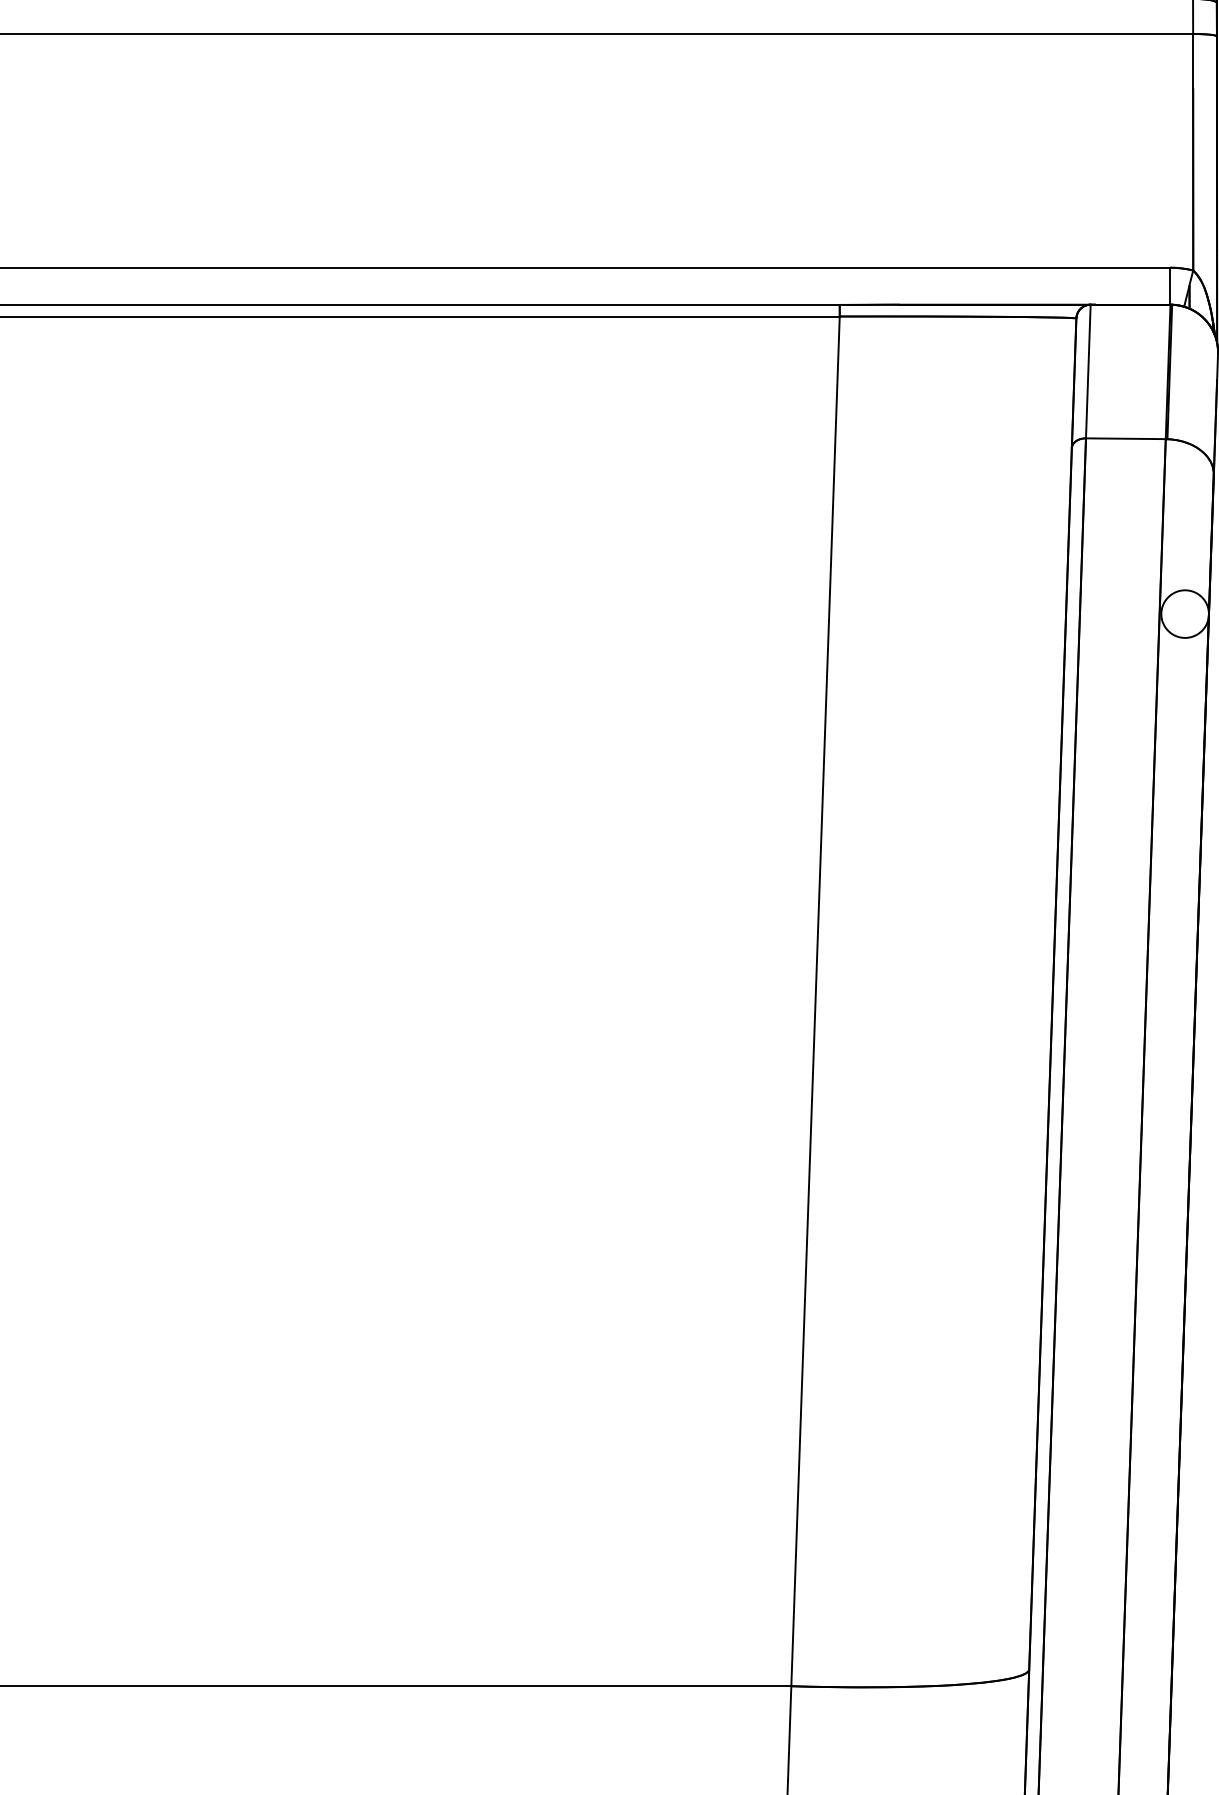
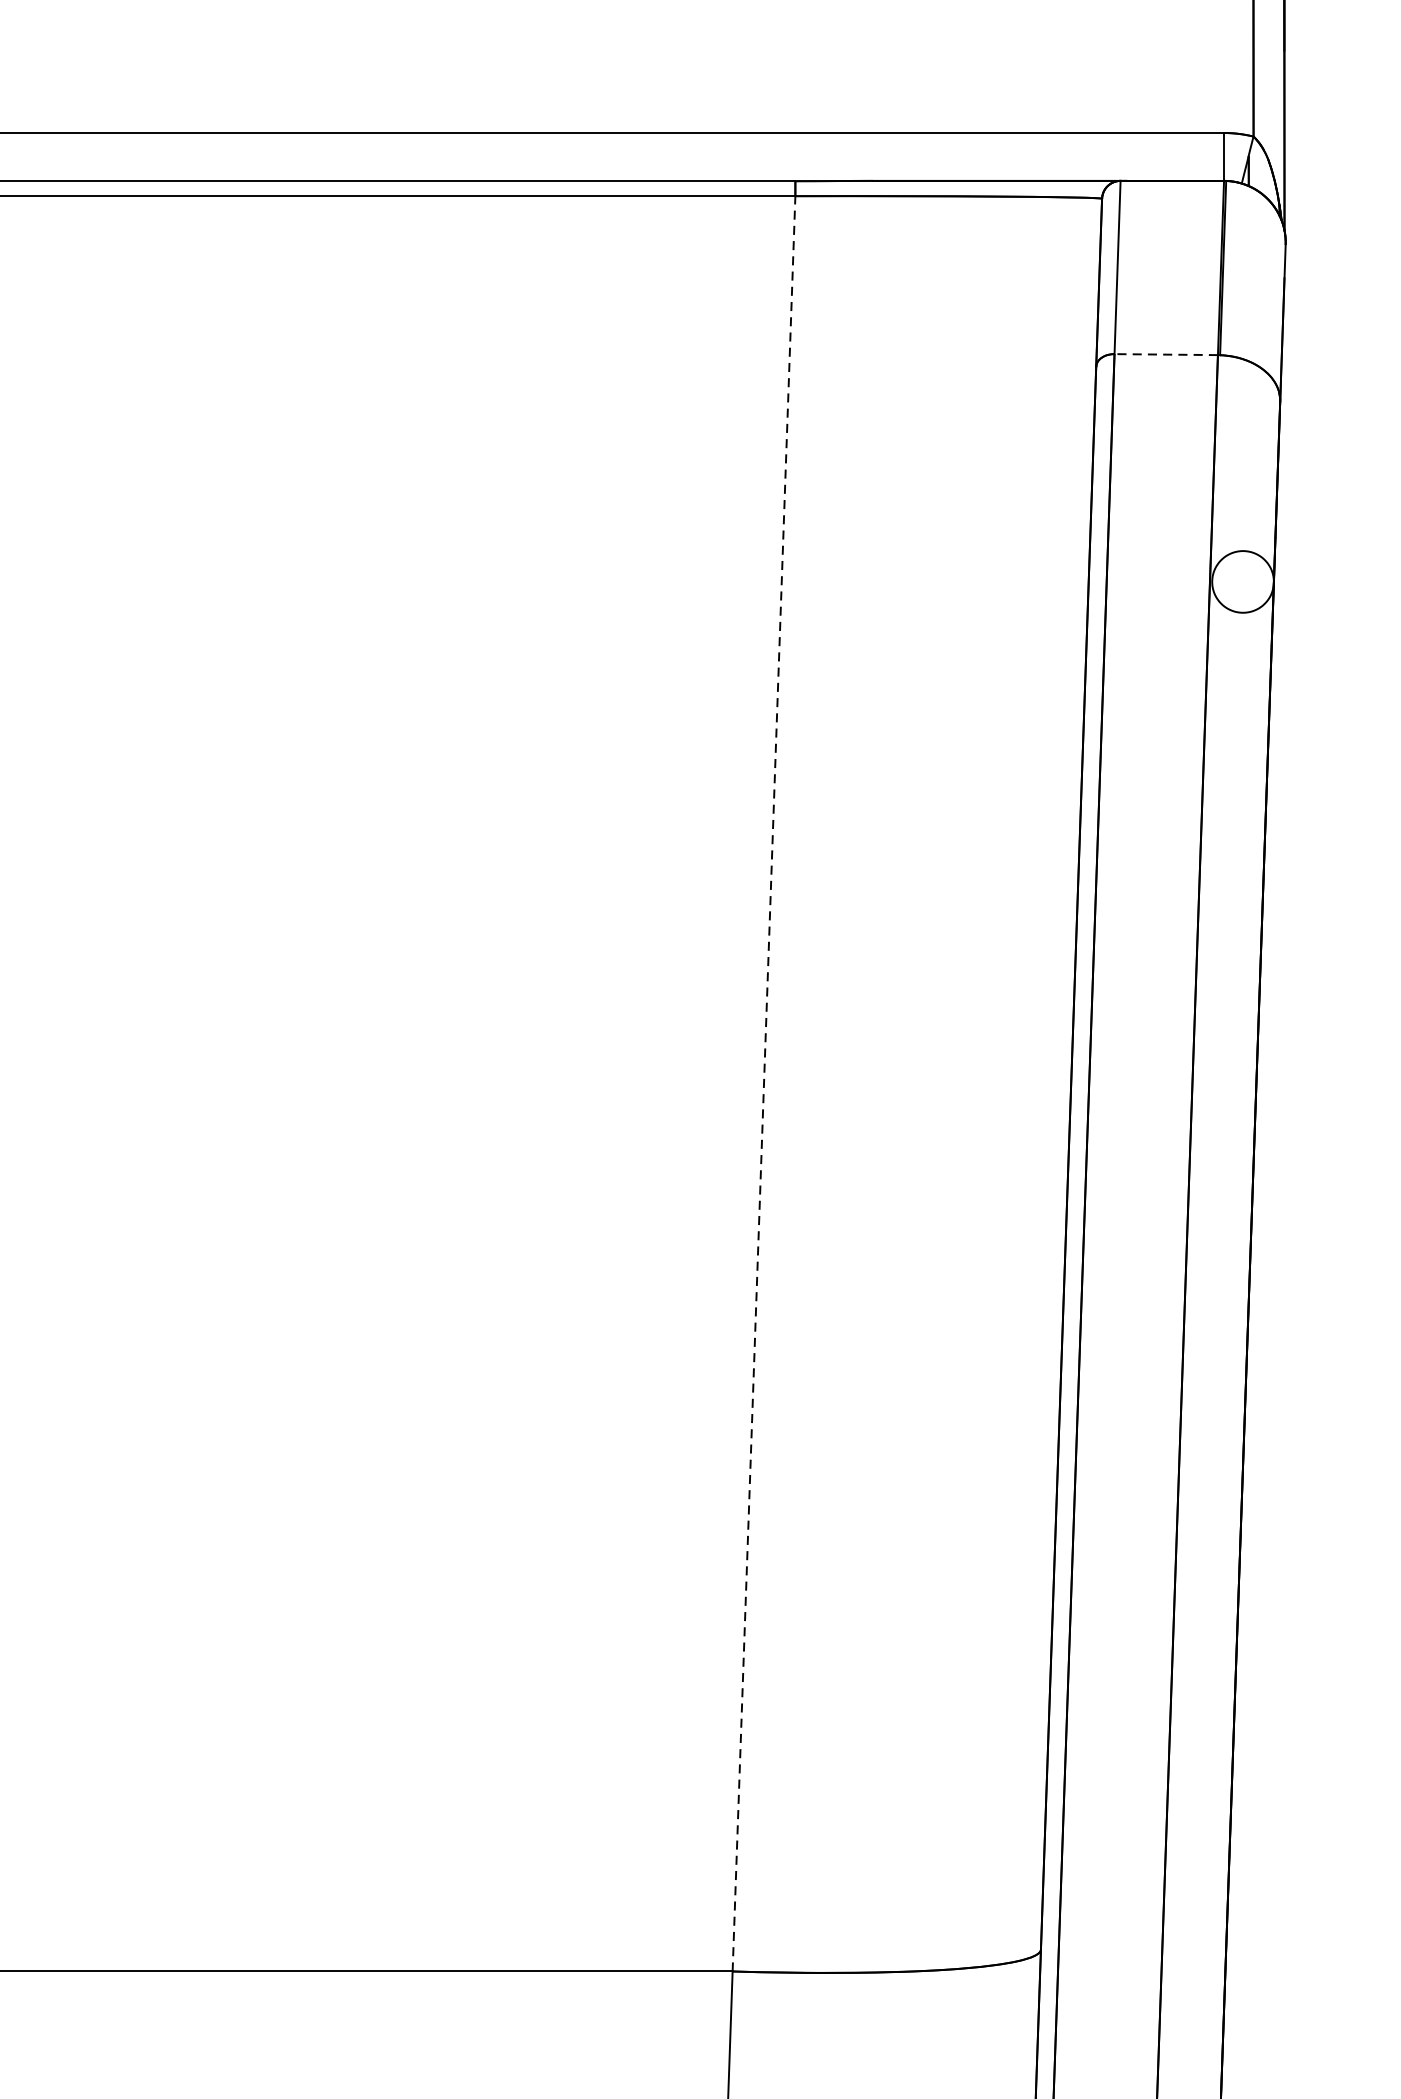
line: (1125, 438) -> (1165, 354), solid -> dashed
line: (815, 1000) -> (763, 1082), solid -> dashed

